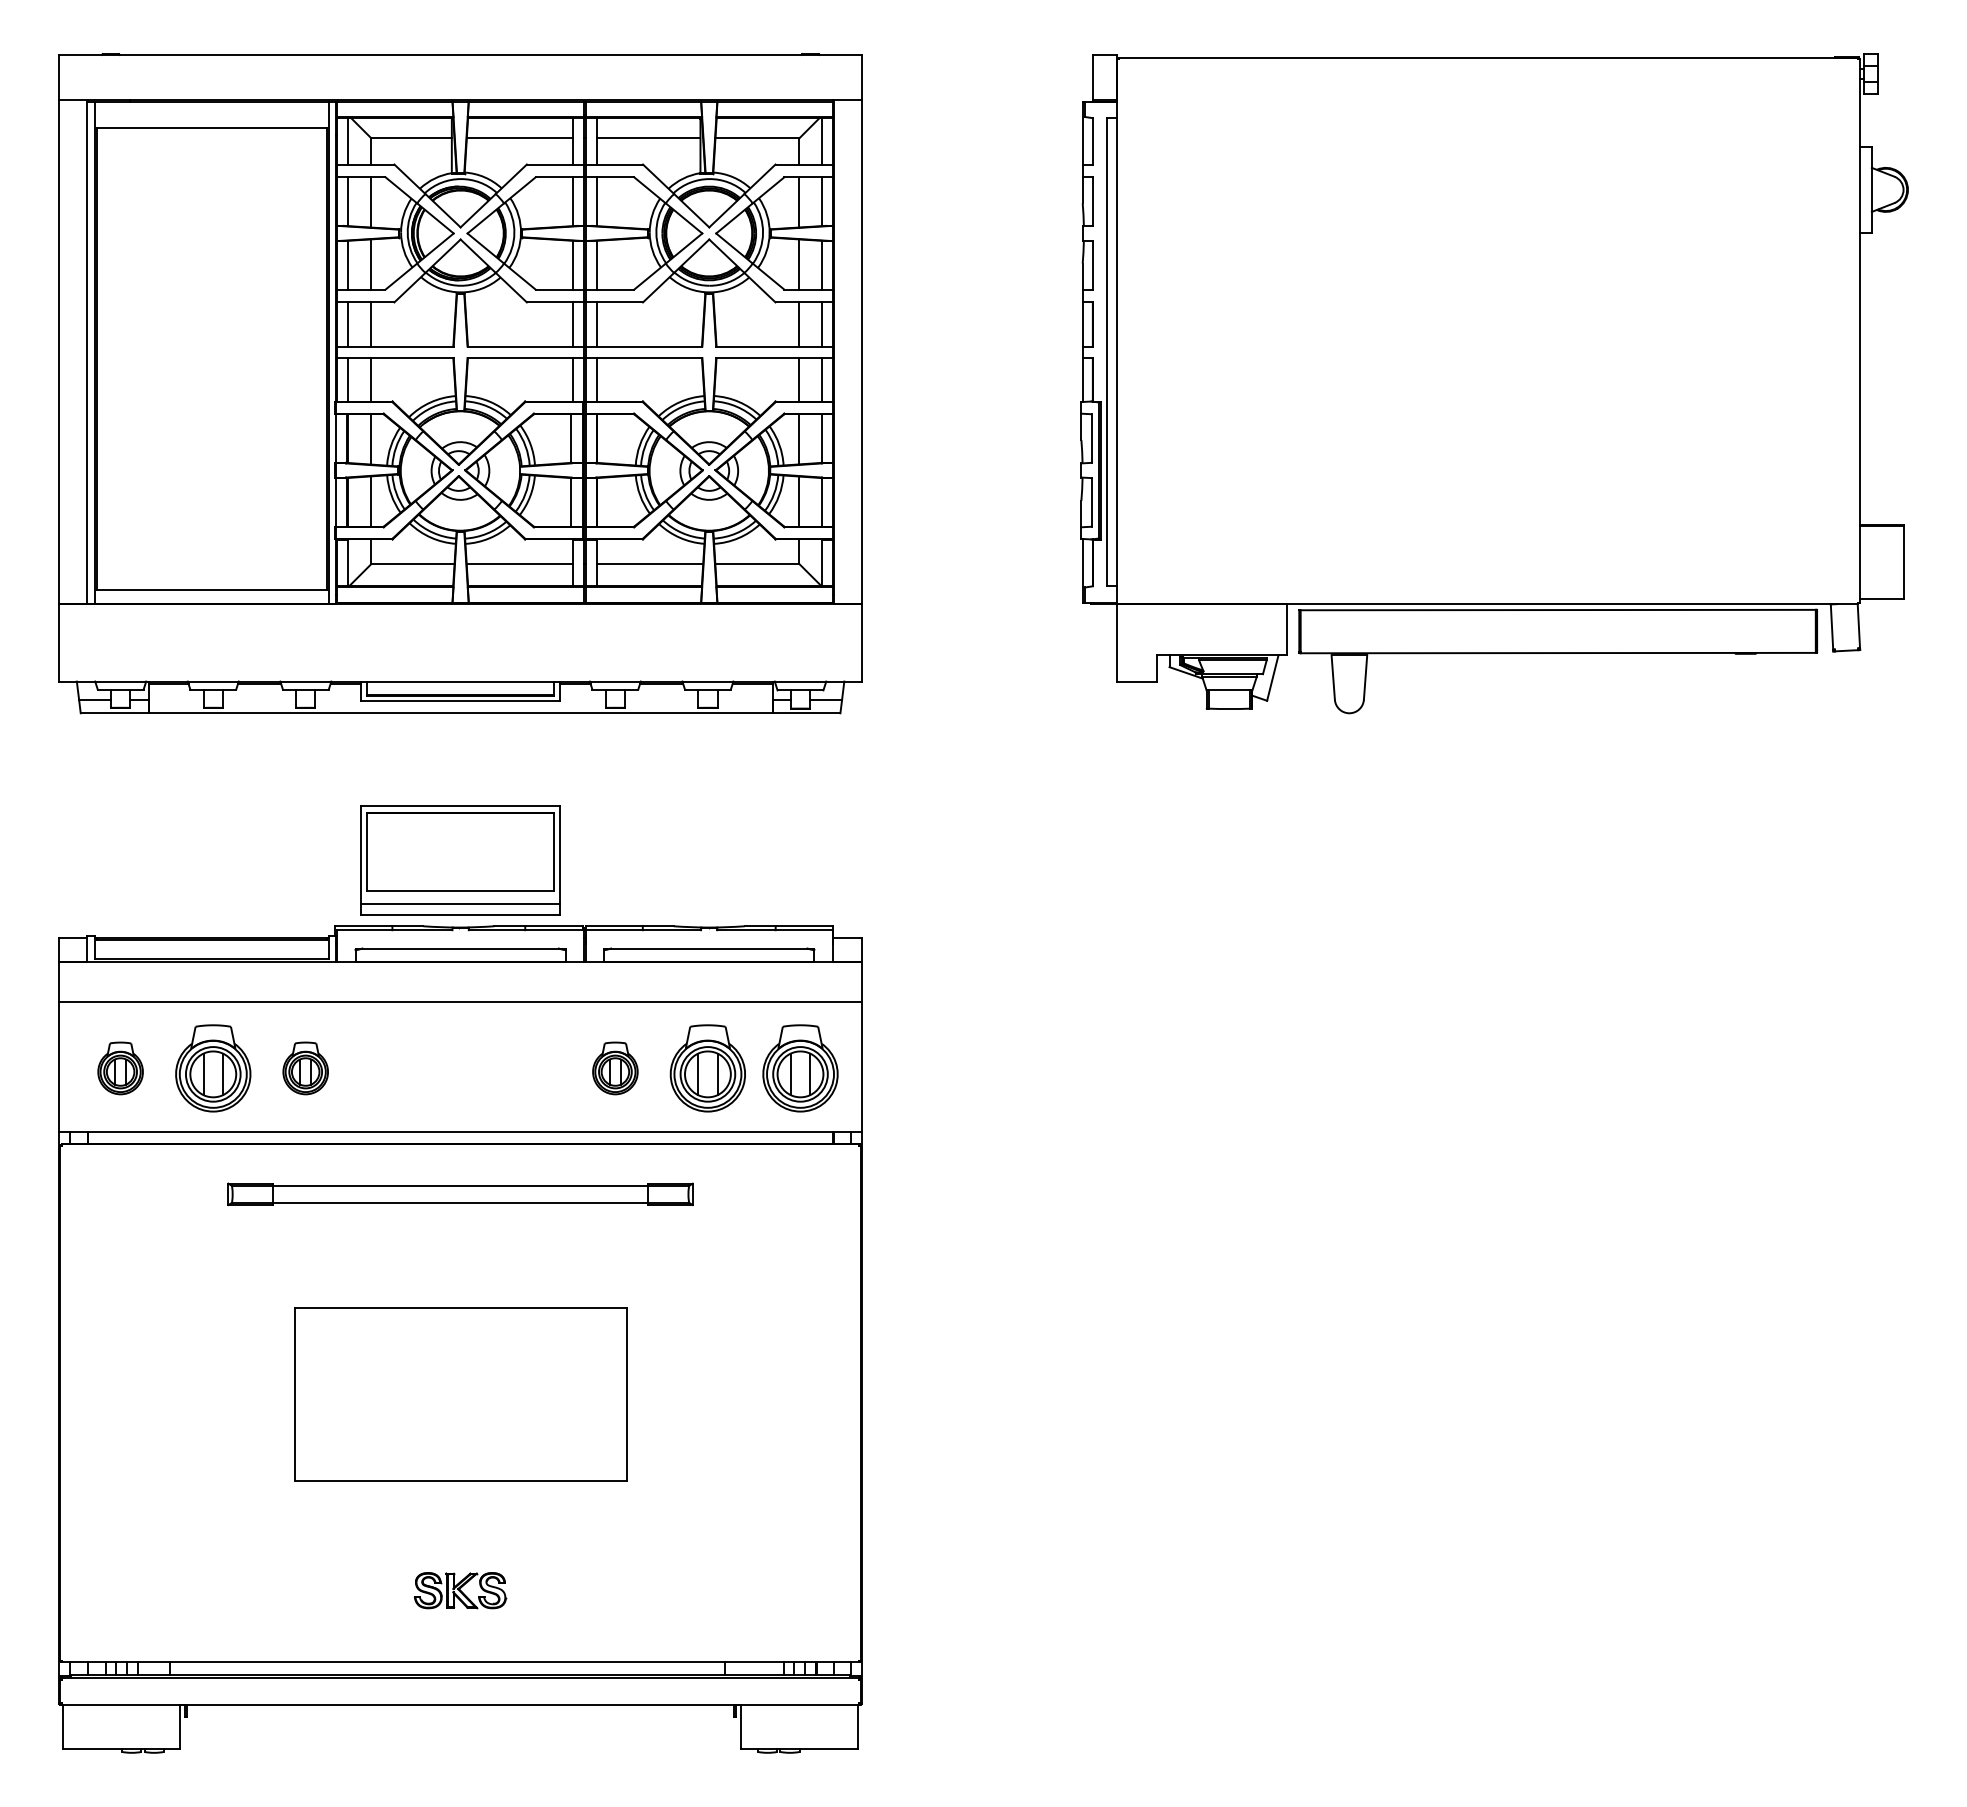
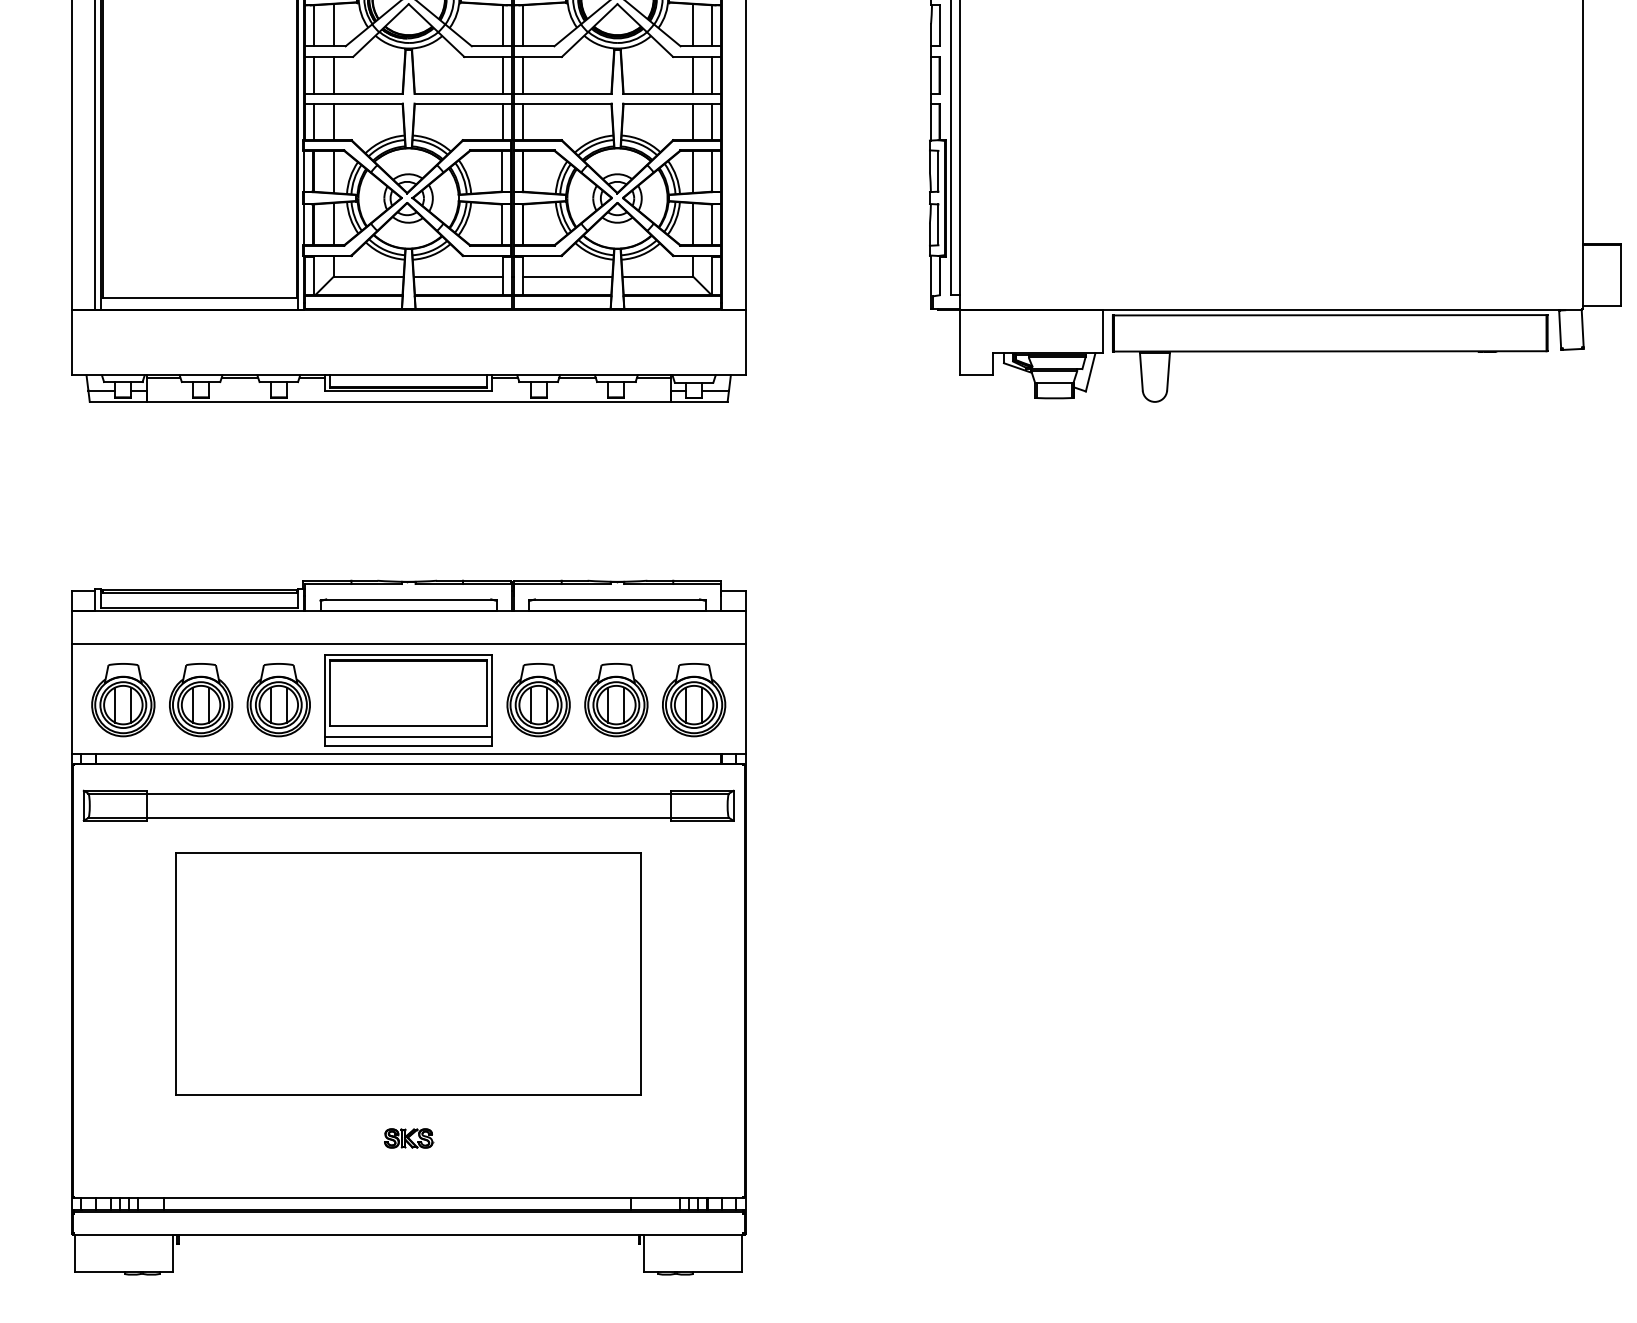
part: (460, 860) -> (408, 700), moved
part: (120, 1068) -> (123, 700), size x1.67
part: (305, 1068) -> (278, 700), size x1.67
part: (615, 1068) -> (538, 700), size x1.67
part: (460, 1194) -> (408, 805), size x1.67
part: (460, 1394) -> (408, 973), size x1.67
part: (460, 1590) -> (408, 1138), size x0.62

